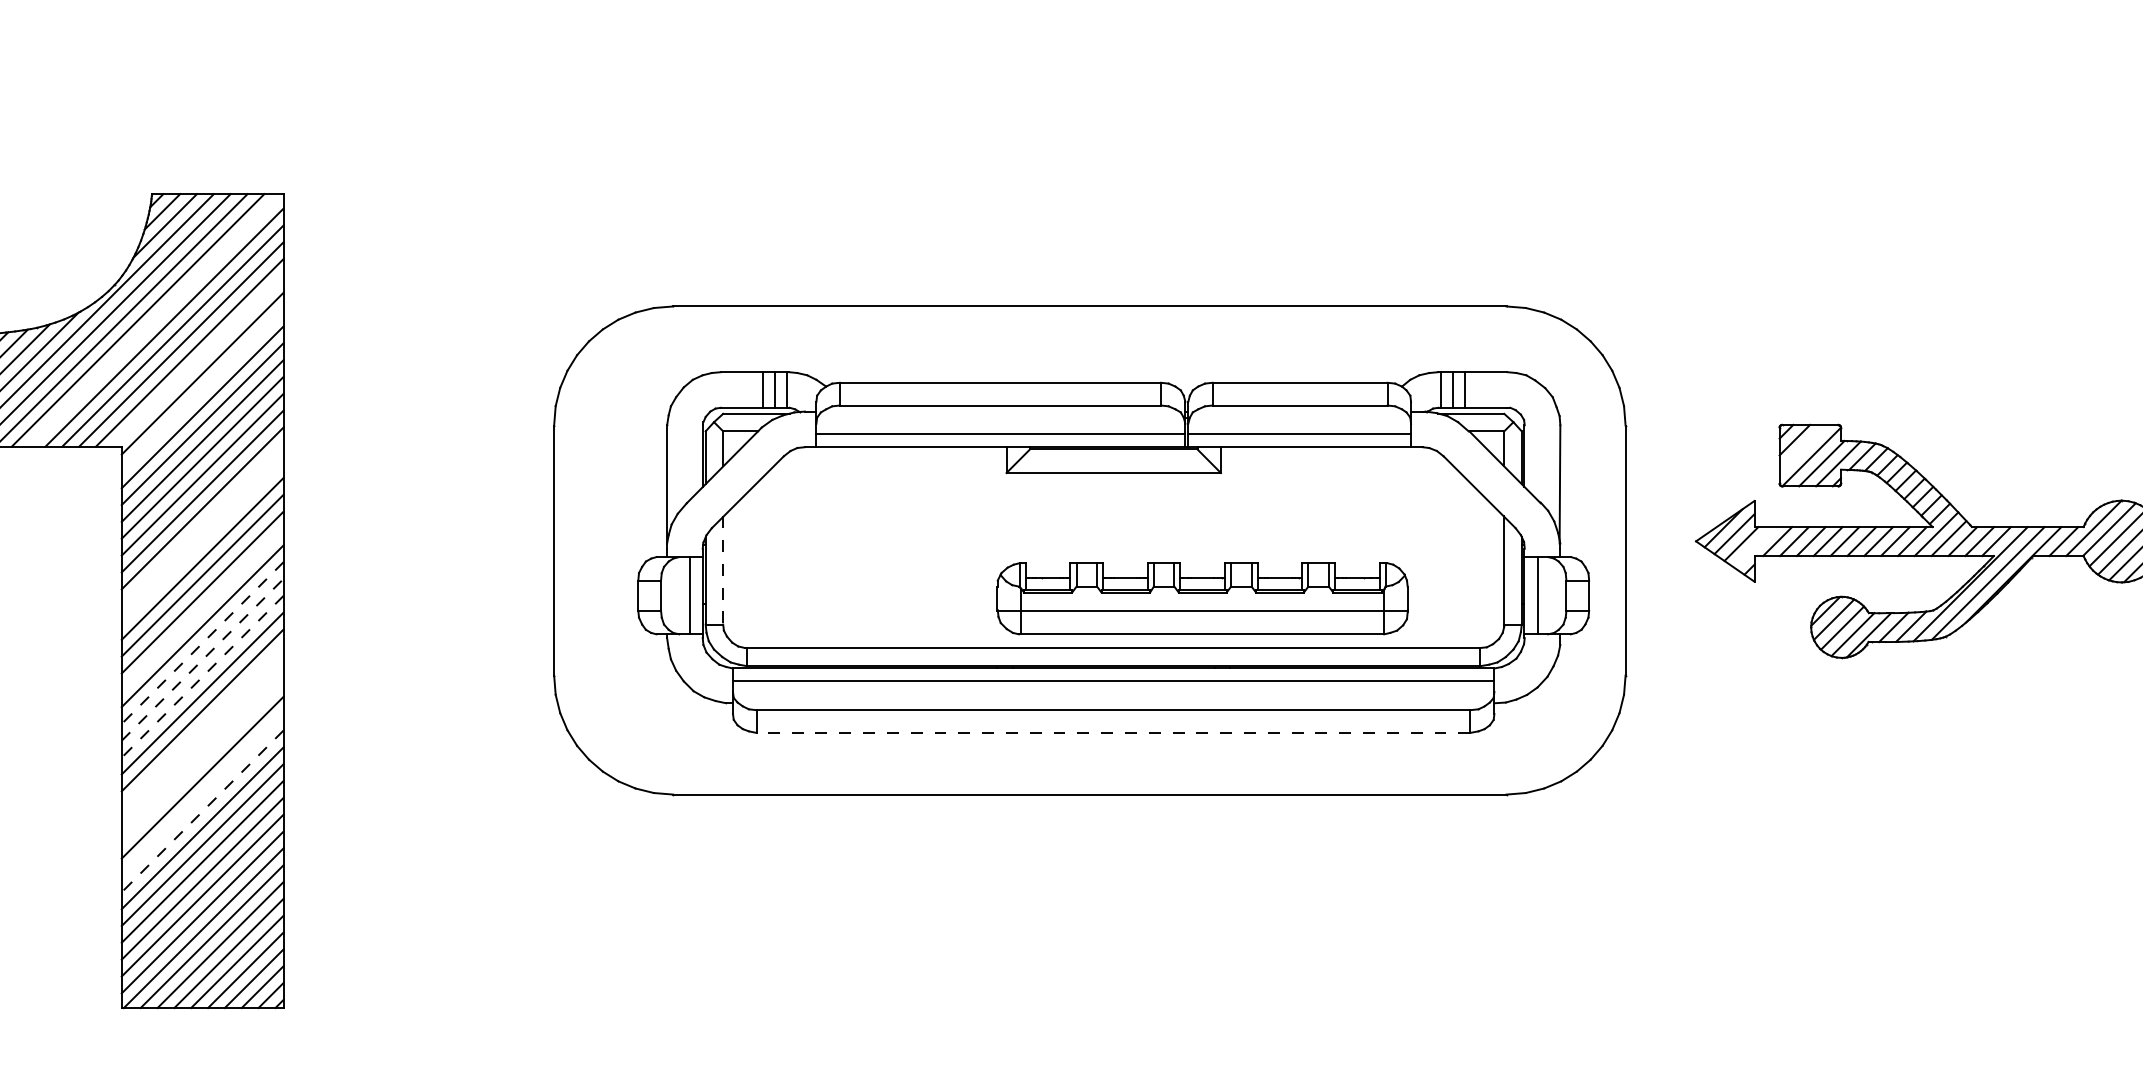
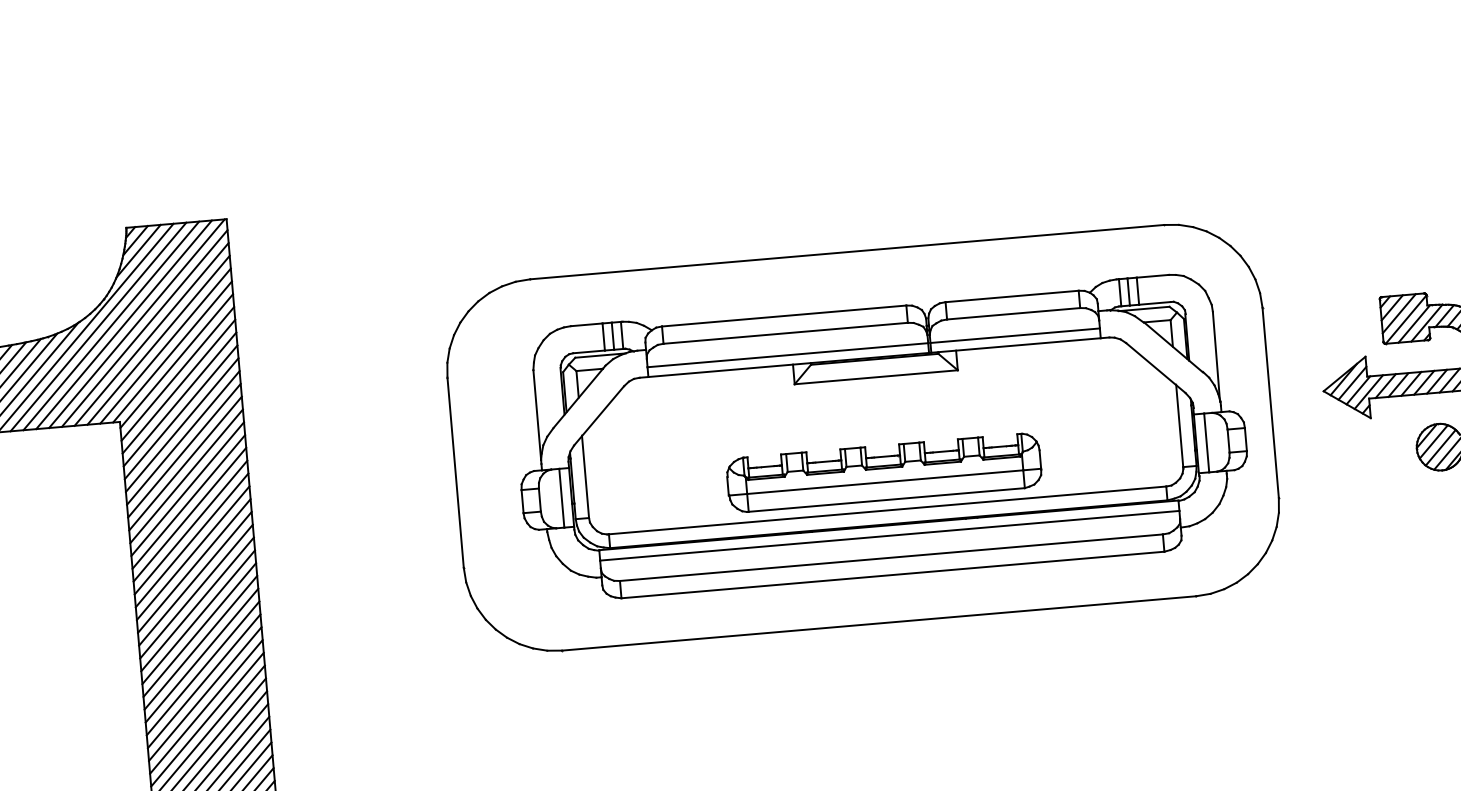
line: (154, 320) -> (136, 323), added
line: (197, 360) -> (171, 351), added
line: (202, 390) -> (177, 373), added
line: (1803, 448) -> (1399, 313), added
line: (202, 525) -> (186, 476), added
line: (202, 541) -> (187, 488), added
line: (1754, 547) -> (1368, 392), added
line: (723, 570) -> (585, 476), dashed -> solid
part: (1202, 598) -> (884, 472), moved
line: (202, 609) -> (191, 540), added
line: (202, 643) -> (194, 566), dashed -> solid
line: (203, 659) -> (195, 578), dashed -> solid
line: (202, 677) -> (196, 592), dashed -> solid
line: (202, 727) -> (199, 630), added
line: (1113, 732) -> (892, 574), dashed -> solid
line: (202, 743) -> (200, 642), added
line: (202, 760) -> (201, 655), added
line: (202, 794) -> (204, 681), added
line: (202, 811) -> (205, 694), dashed -> solid

